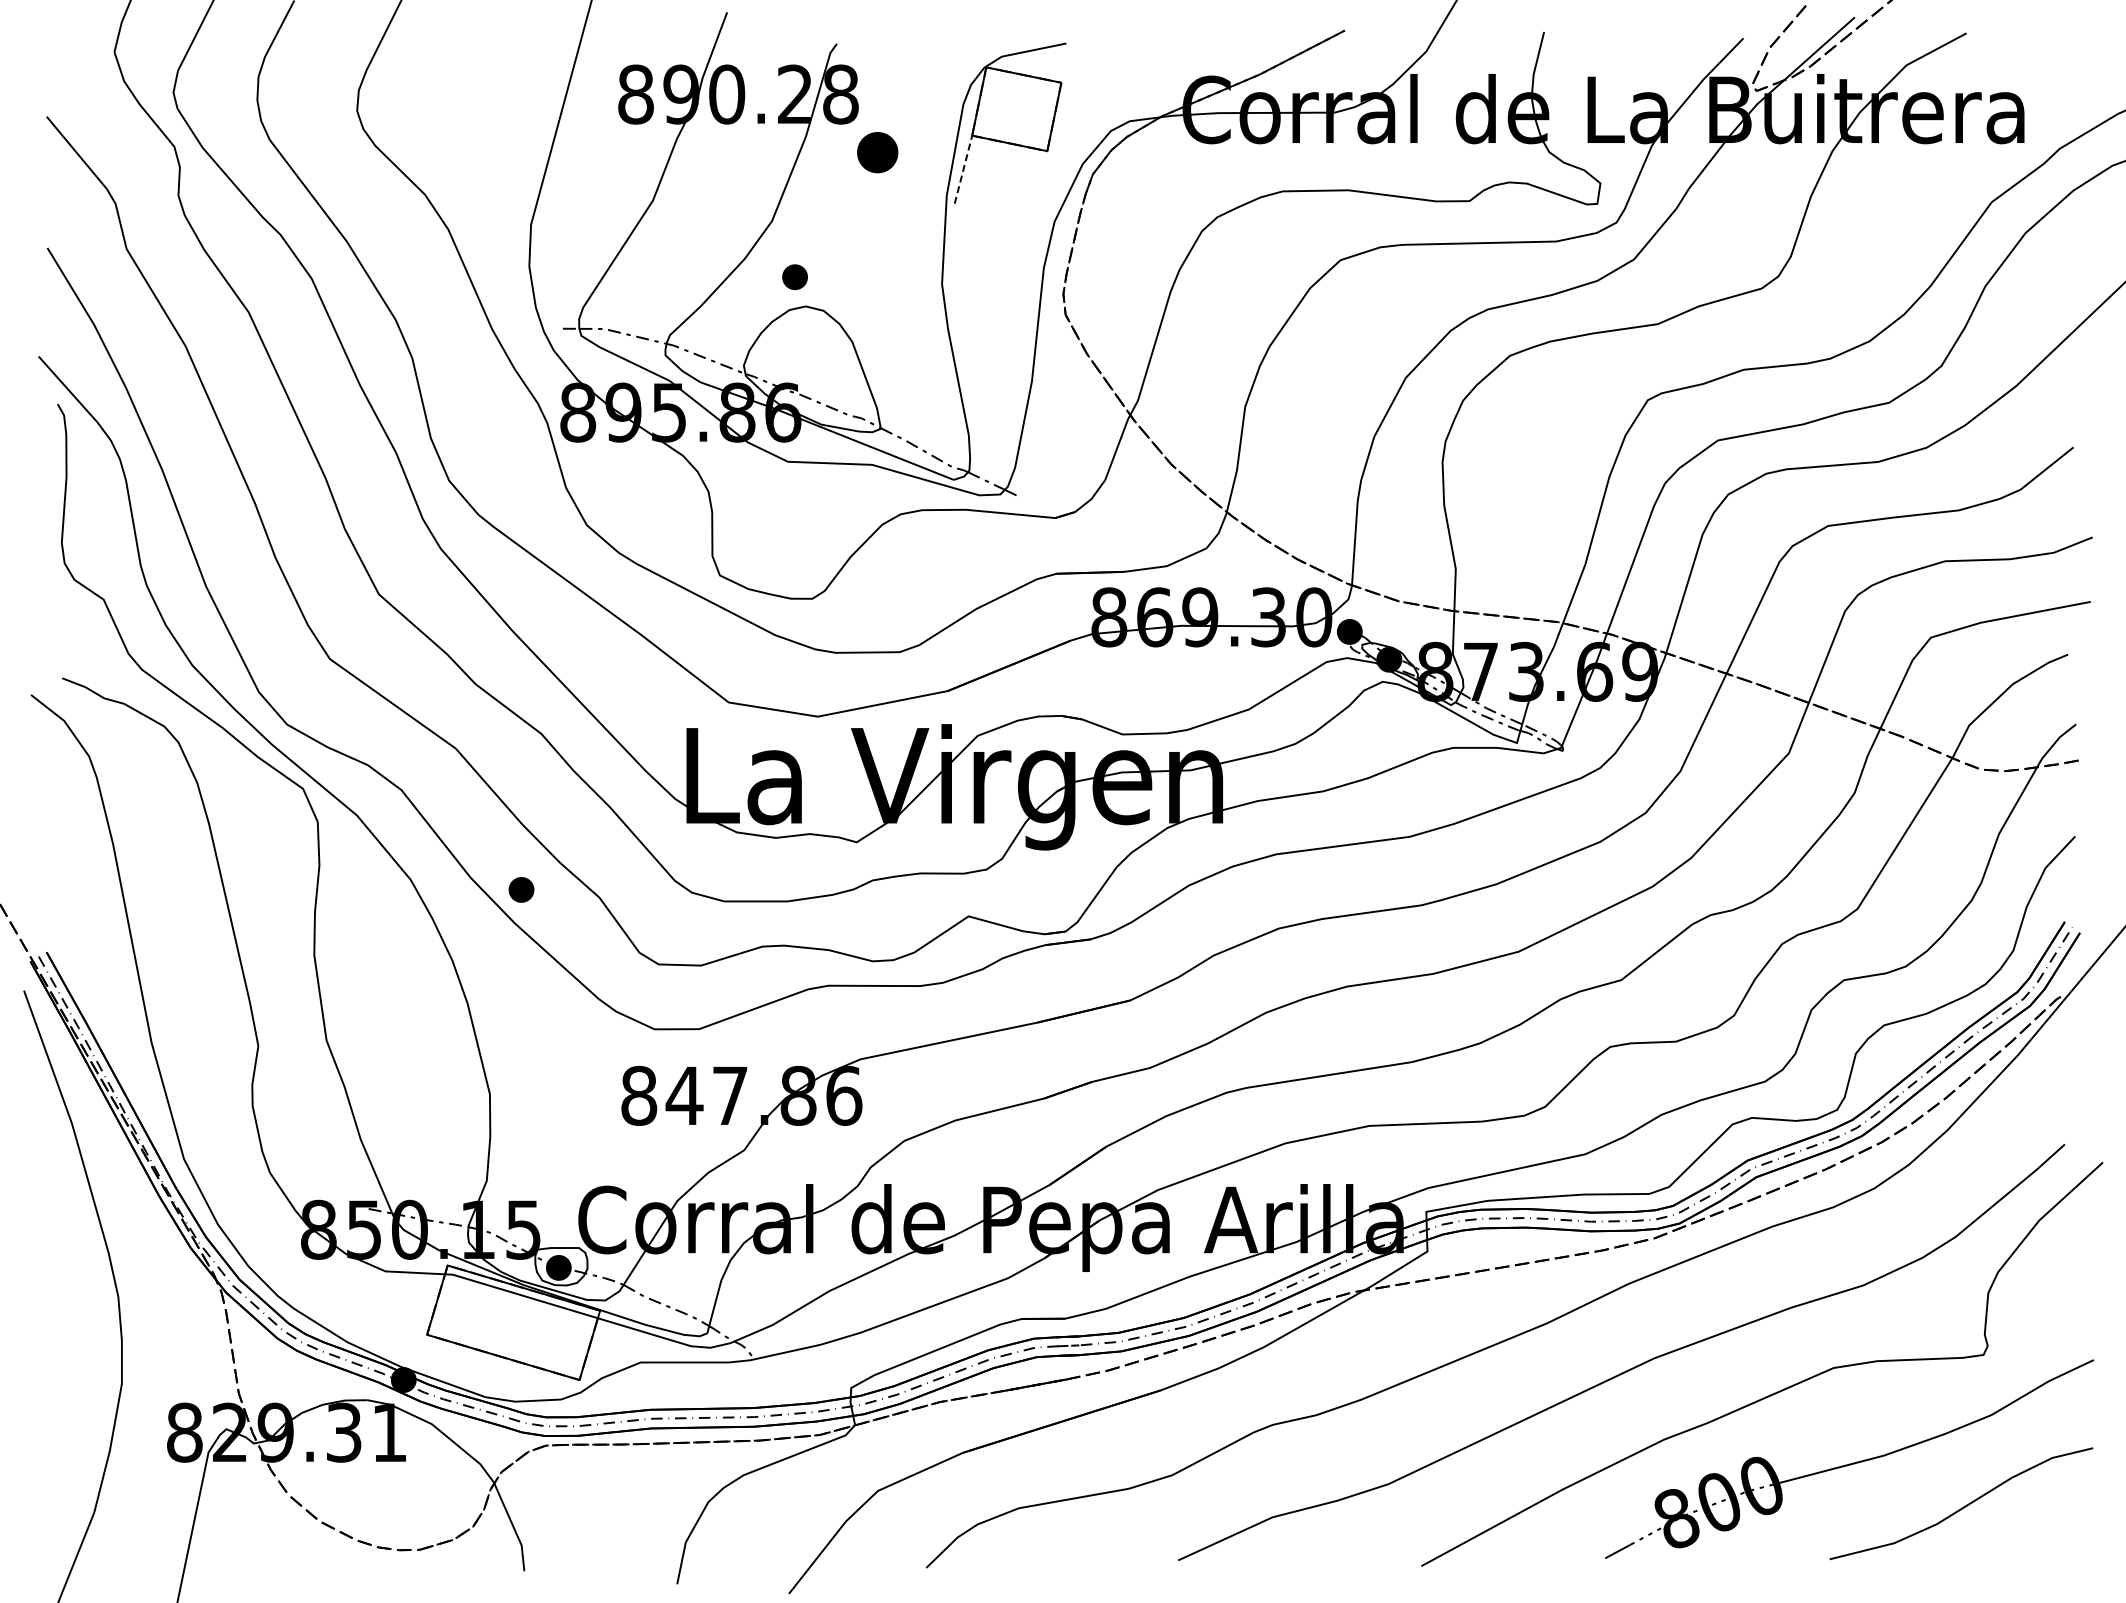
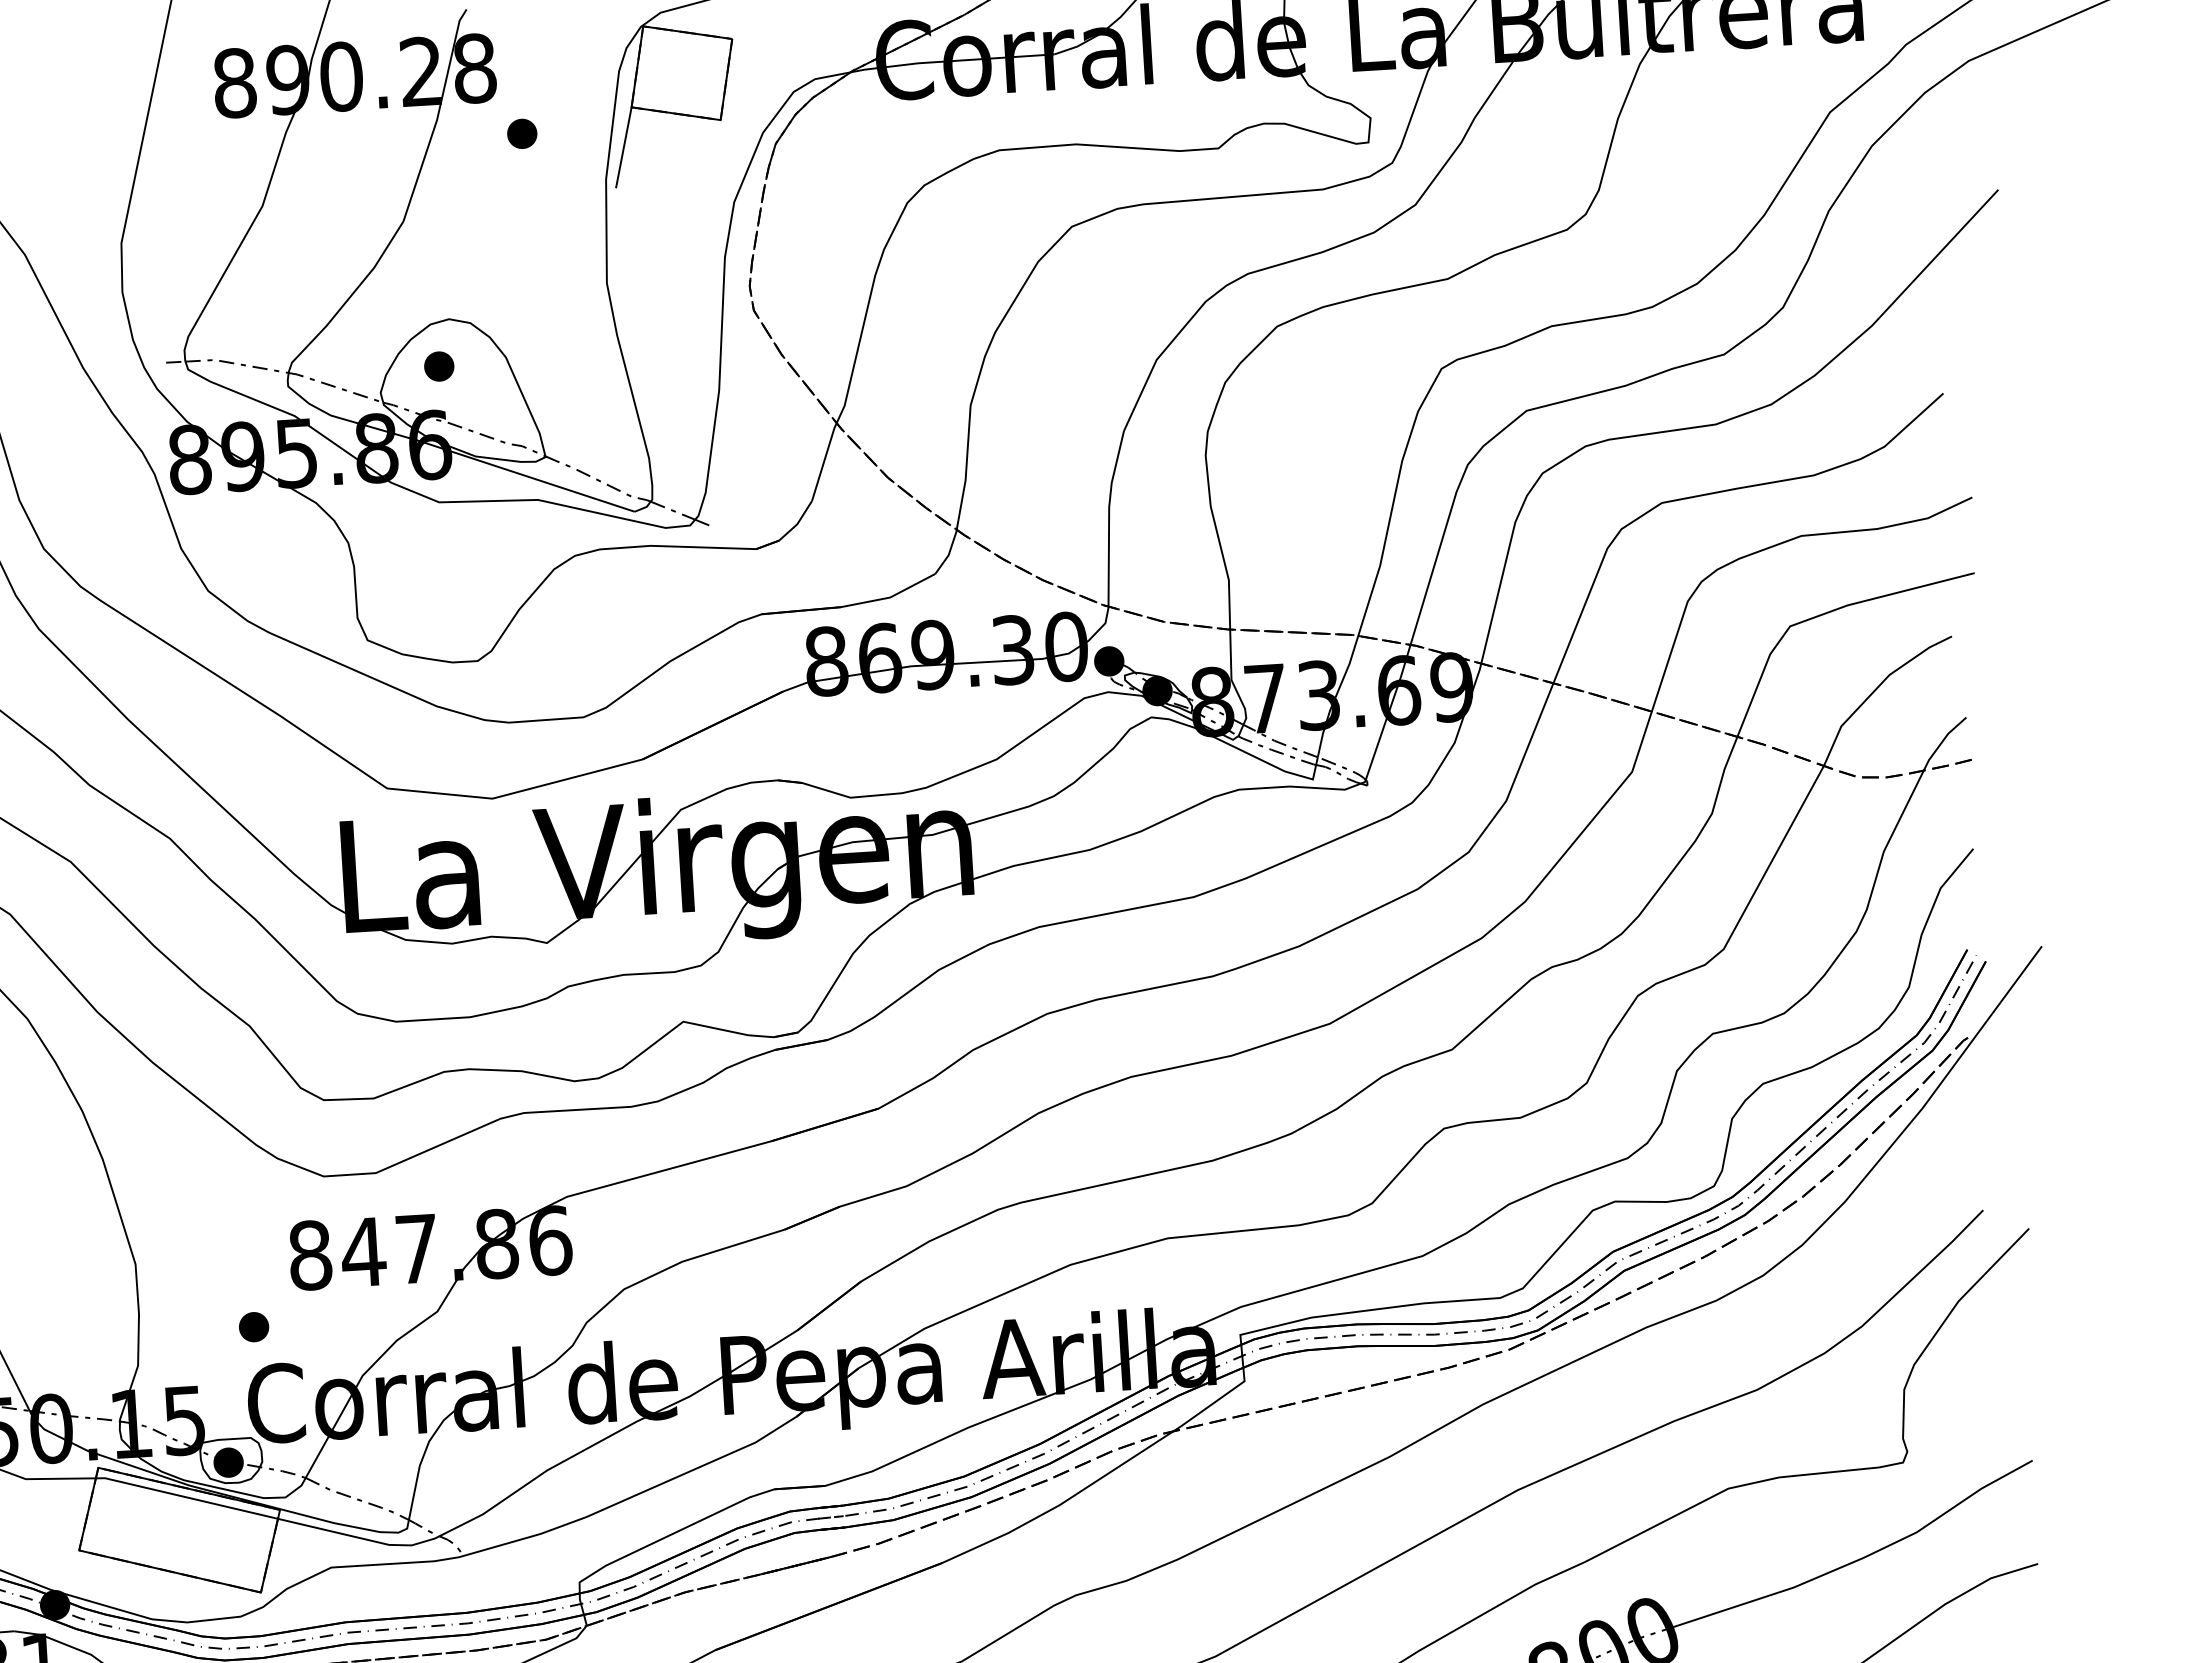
part: (877, 152) -> (521, 133), size x0.62
line: (963, 169) -> (623, 147), dashed -> solid
part: (794, 277) -> (438, 366), moved
part: (521, 889) -> (254, 1326), moved

